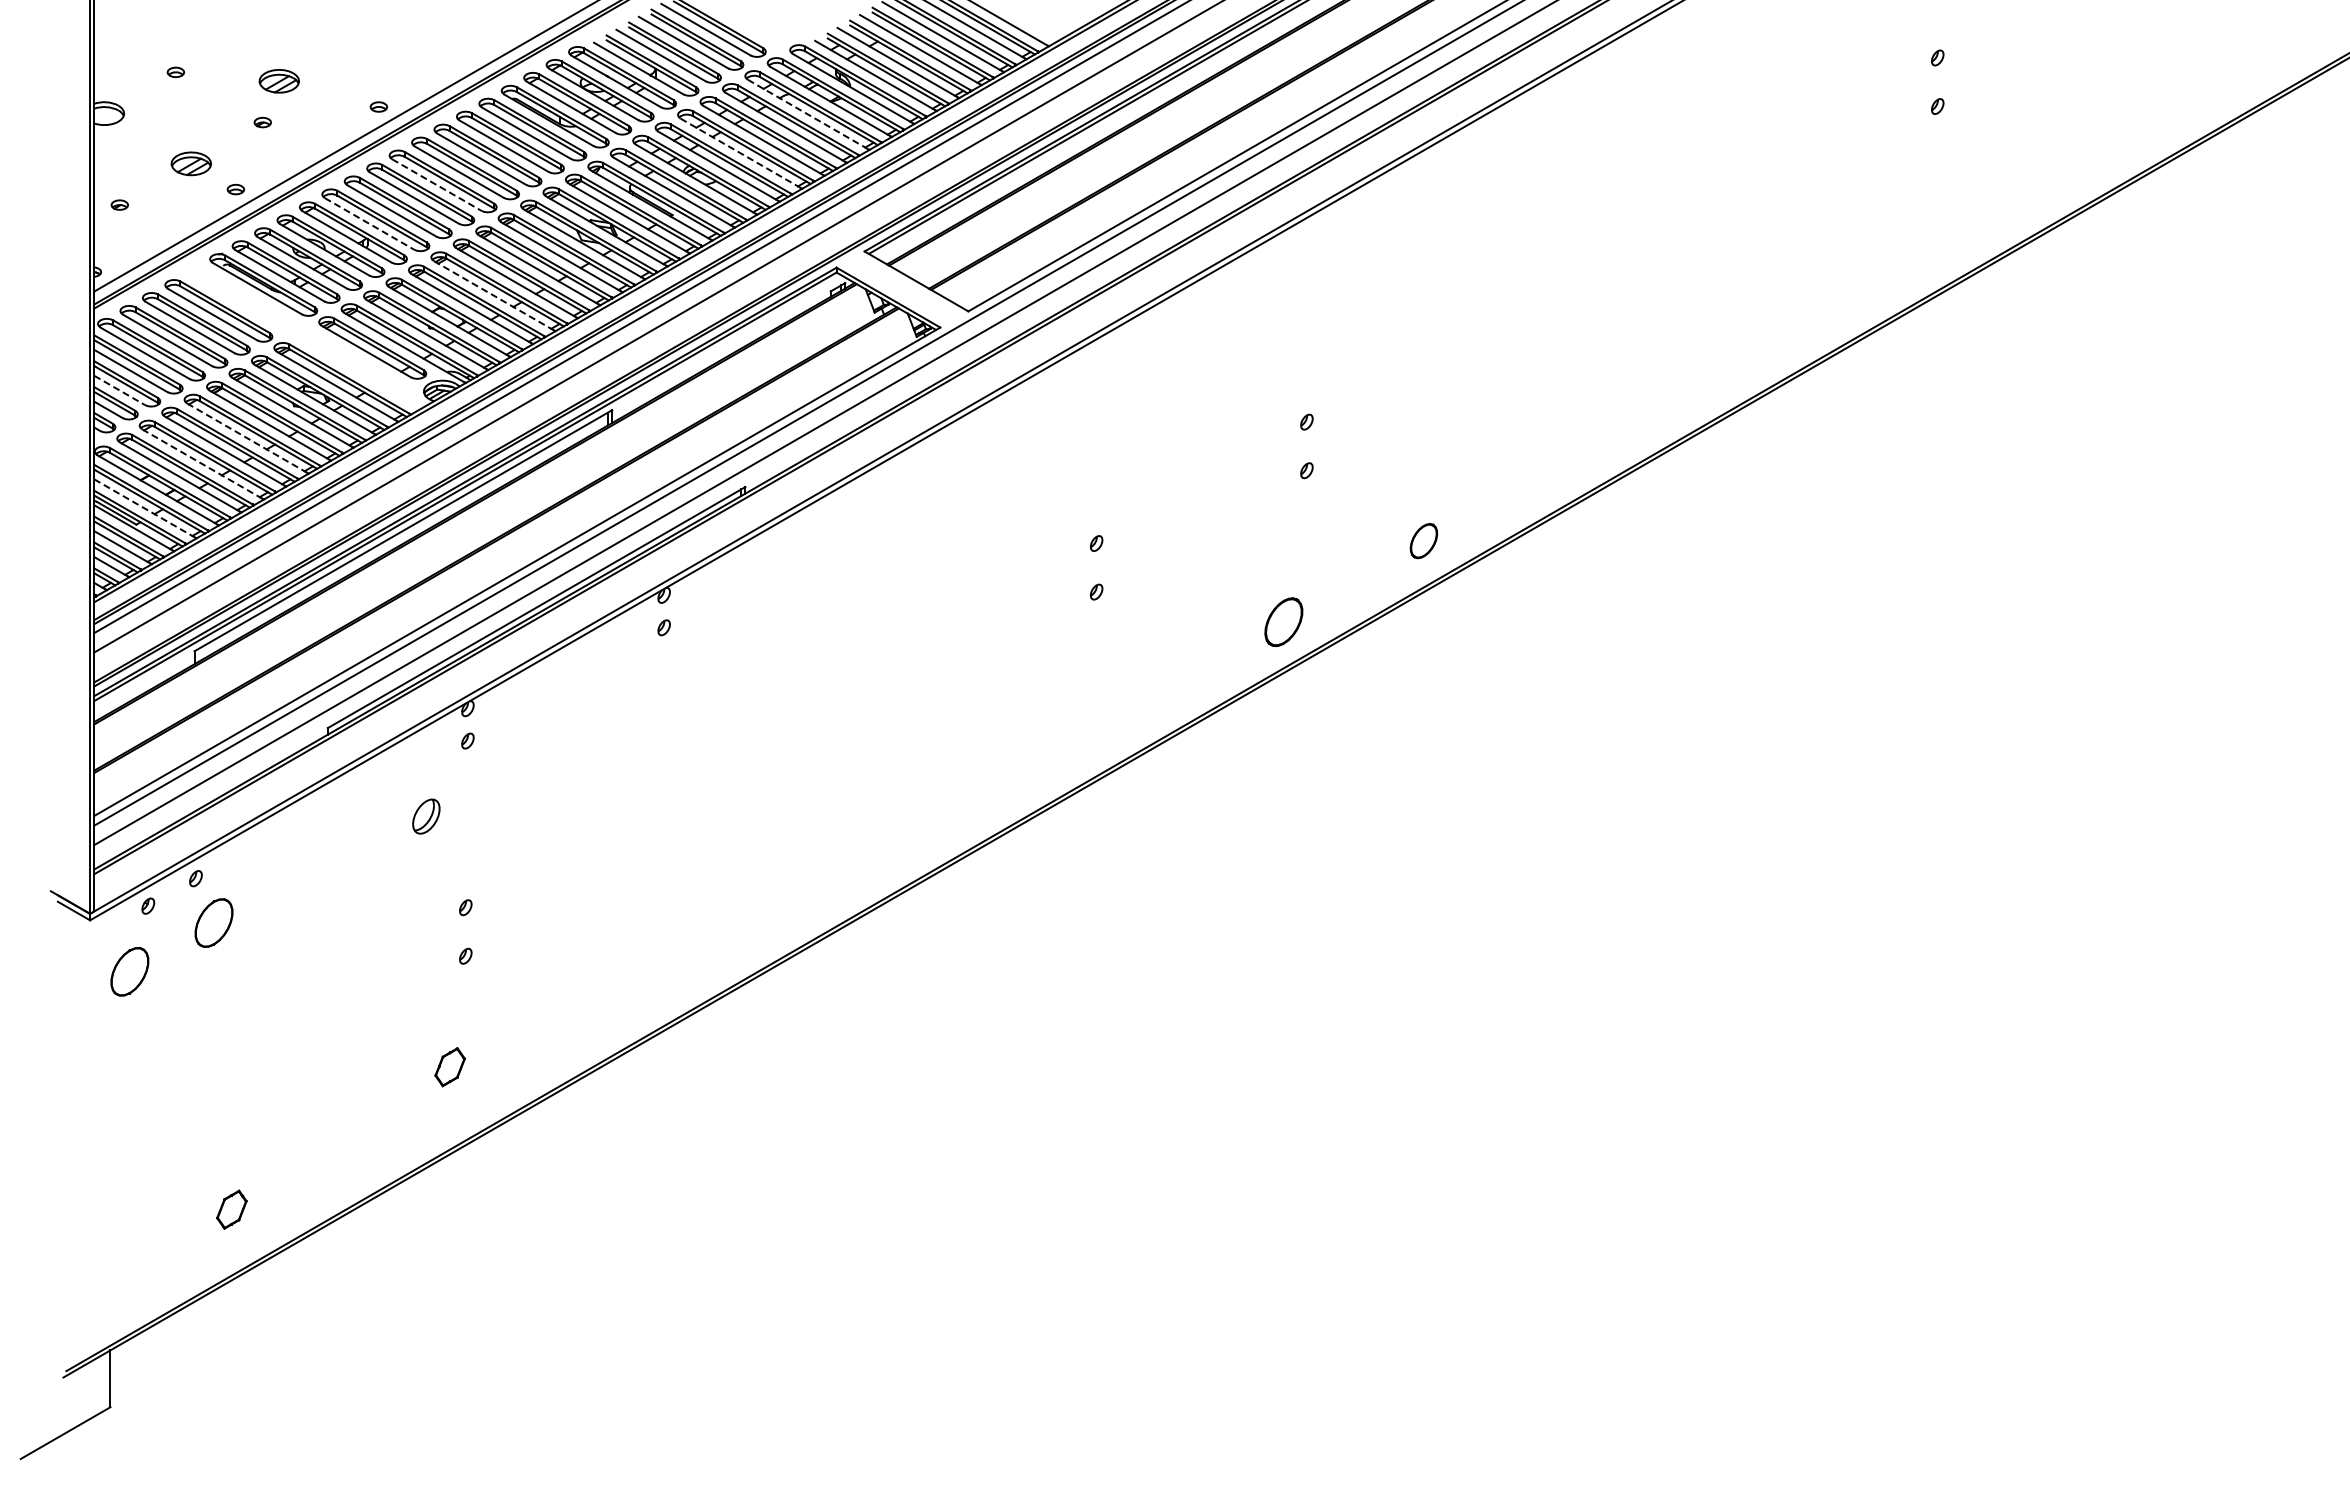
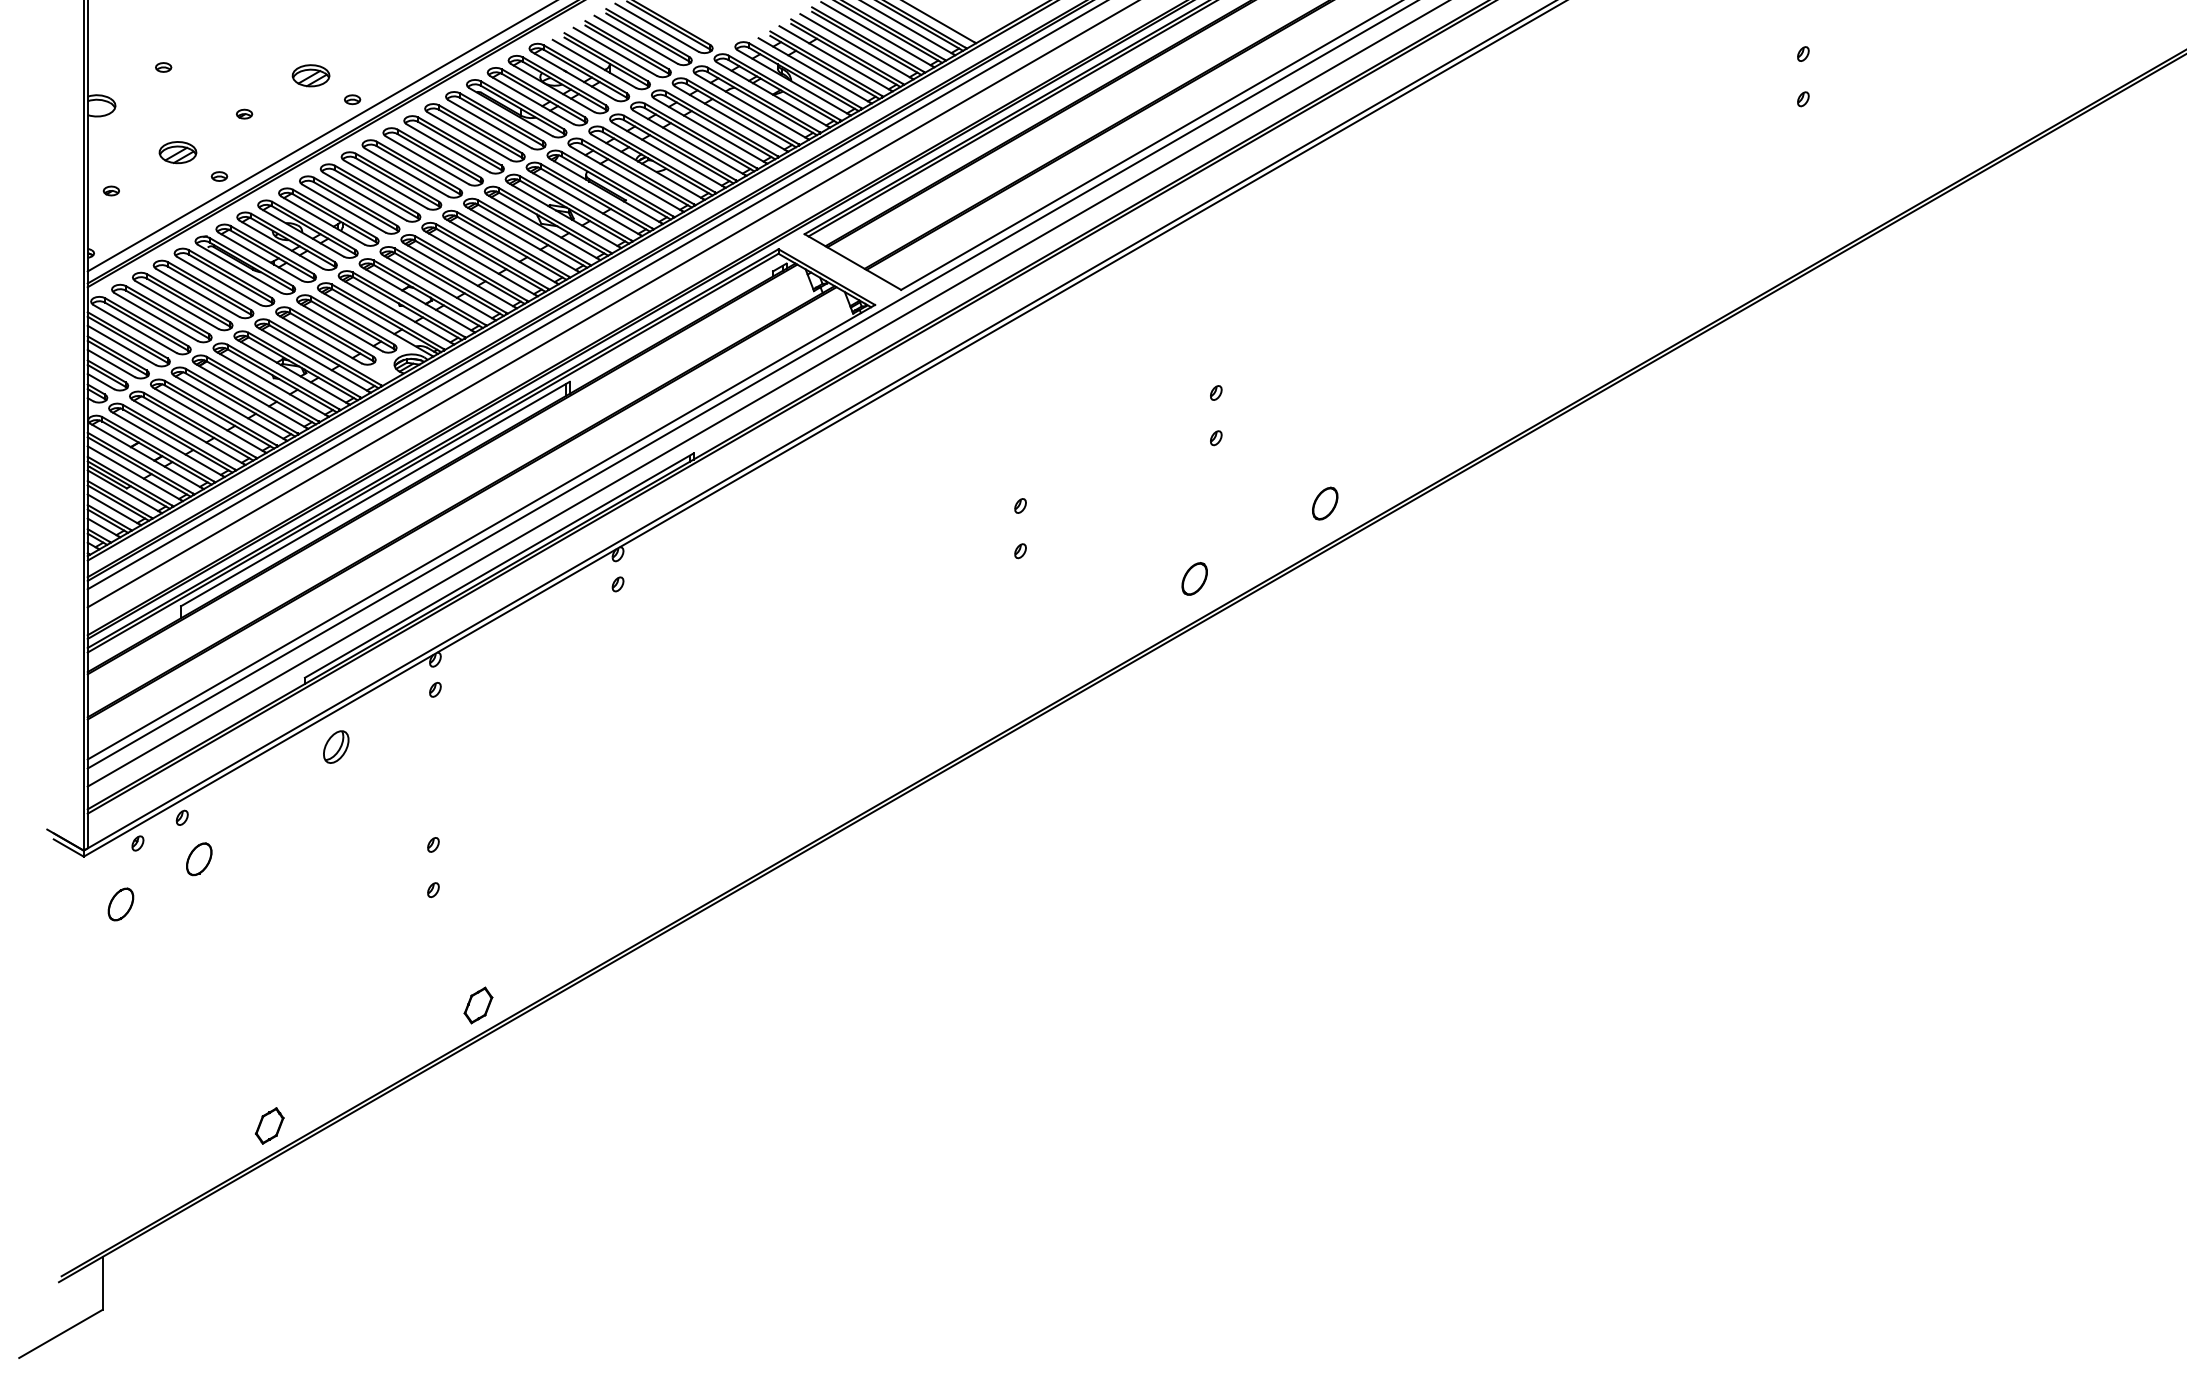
part: (278, 81) -> (310, 75), moved
line: (808, 114) -> (752, 106), dashed -> solid
line: (741, 153) -> (690, 142), dashed -> solid
line: (436, 185) -> (406, 172), dashed -> solid
line: (369, 223) -> (343, 208), dashed -> solid
line: (494, 295) -> (460, 275), dashed -> solid
part: (295, 329) -> (274, 306), added
line: (120, 390) -> (112, 363), dashed -> solid
line: (247, 438) -> (230, 408), dashed -> solid
line: (202, 464) -> (188, 432), dashed -> solid
line: (145, 508) -> (135, 473), dashed -> solid
part: (1283, 621) -> (1194, 578), size x0.71
part: (426, 816) -> (336, 747), moved
part: (214, 923) -> (199, 859), size x0.71
part: (130, 971) -> (121, 904), size x0.71
part: (450, 1067) -> (478, 1005), moved
part: (231, 1209) -> (269, 1125), moved

